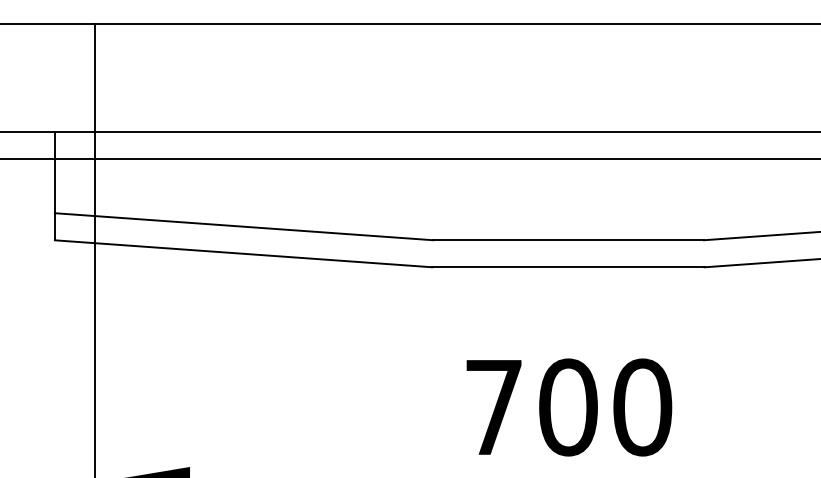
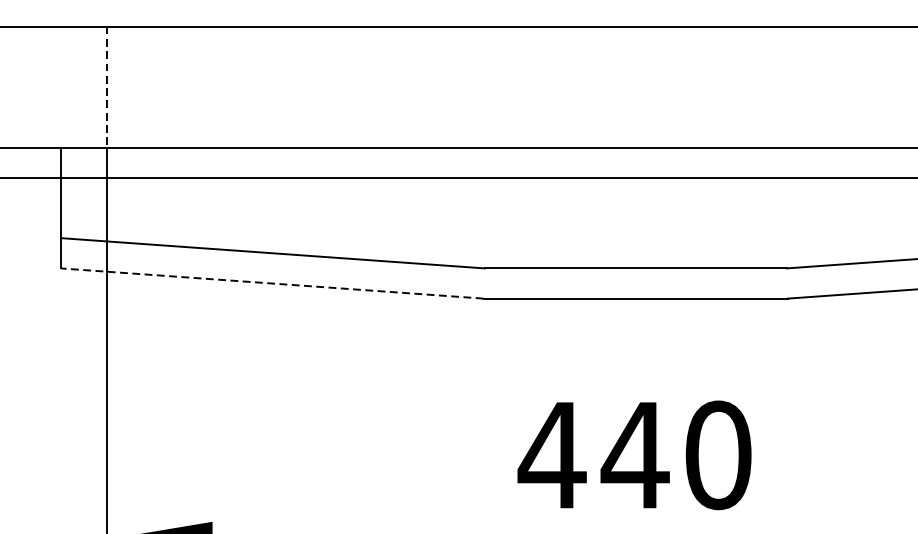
line: (95, 78) -> (106, 87), solid -> dashed
line: (243, 253) -> (272, 283), solid -> dashed
text: (530, 407) -> (593, 455), 700 -> 440

